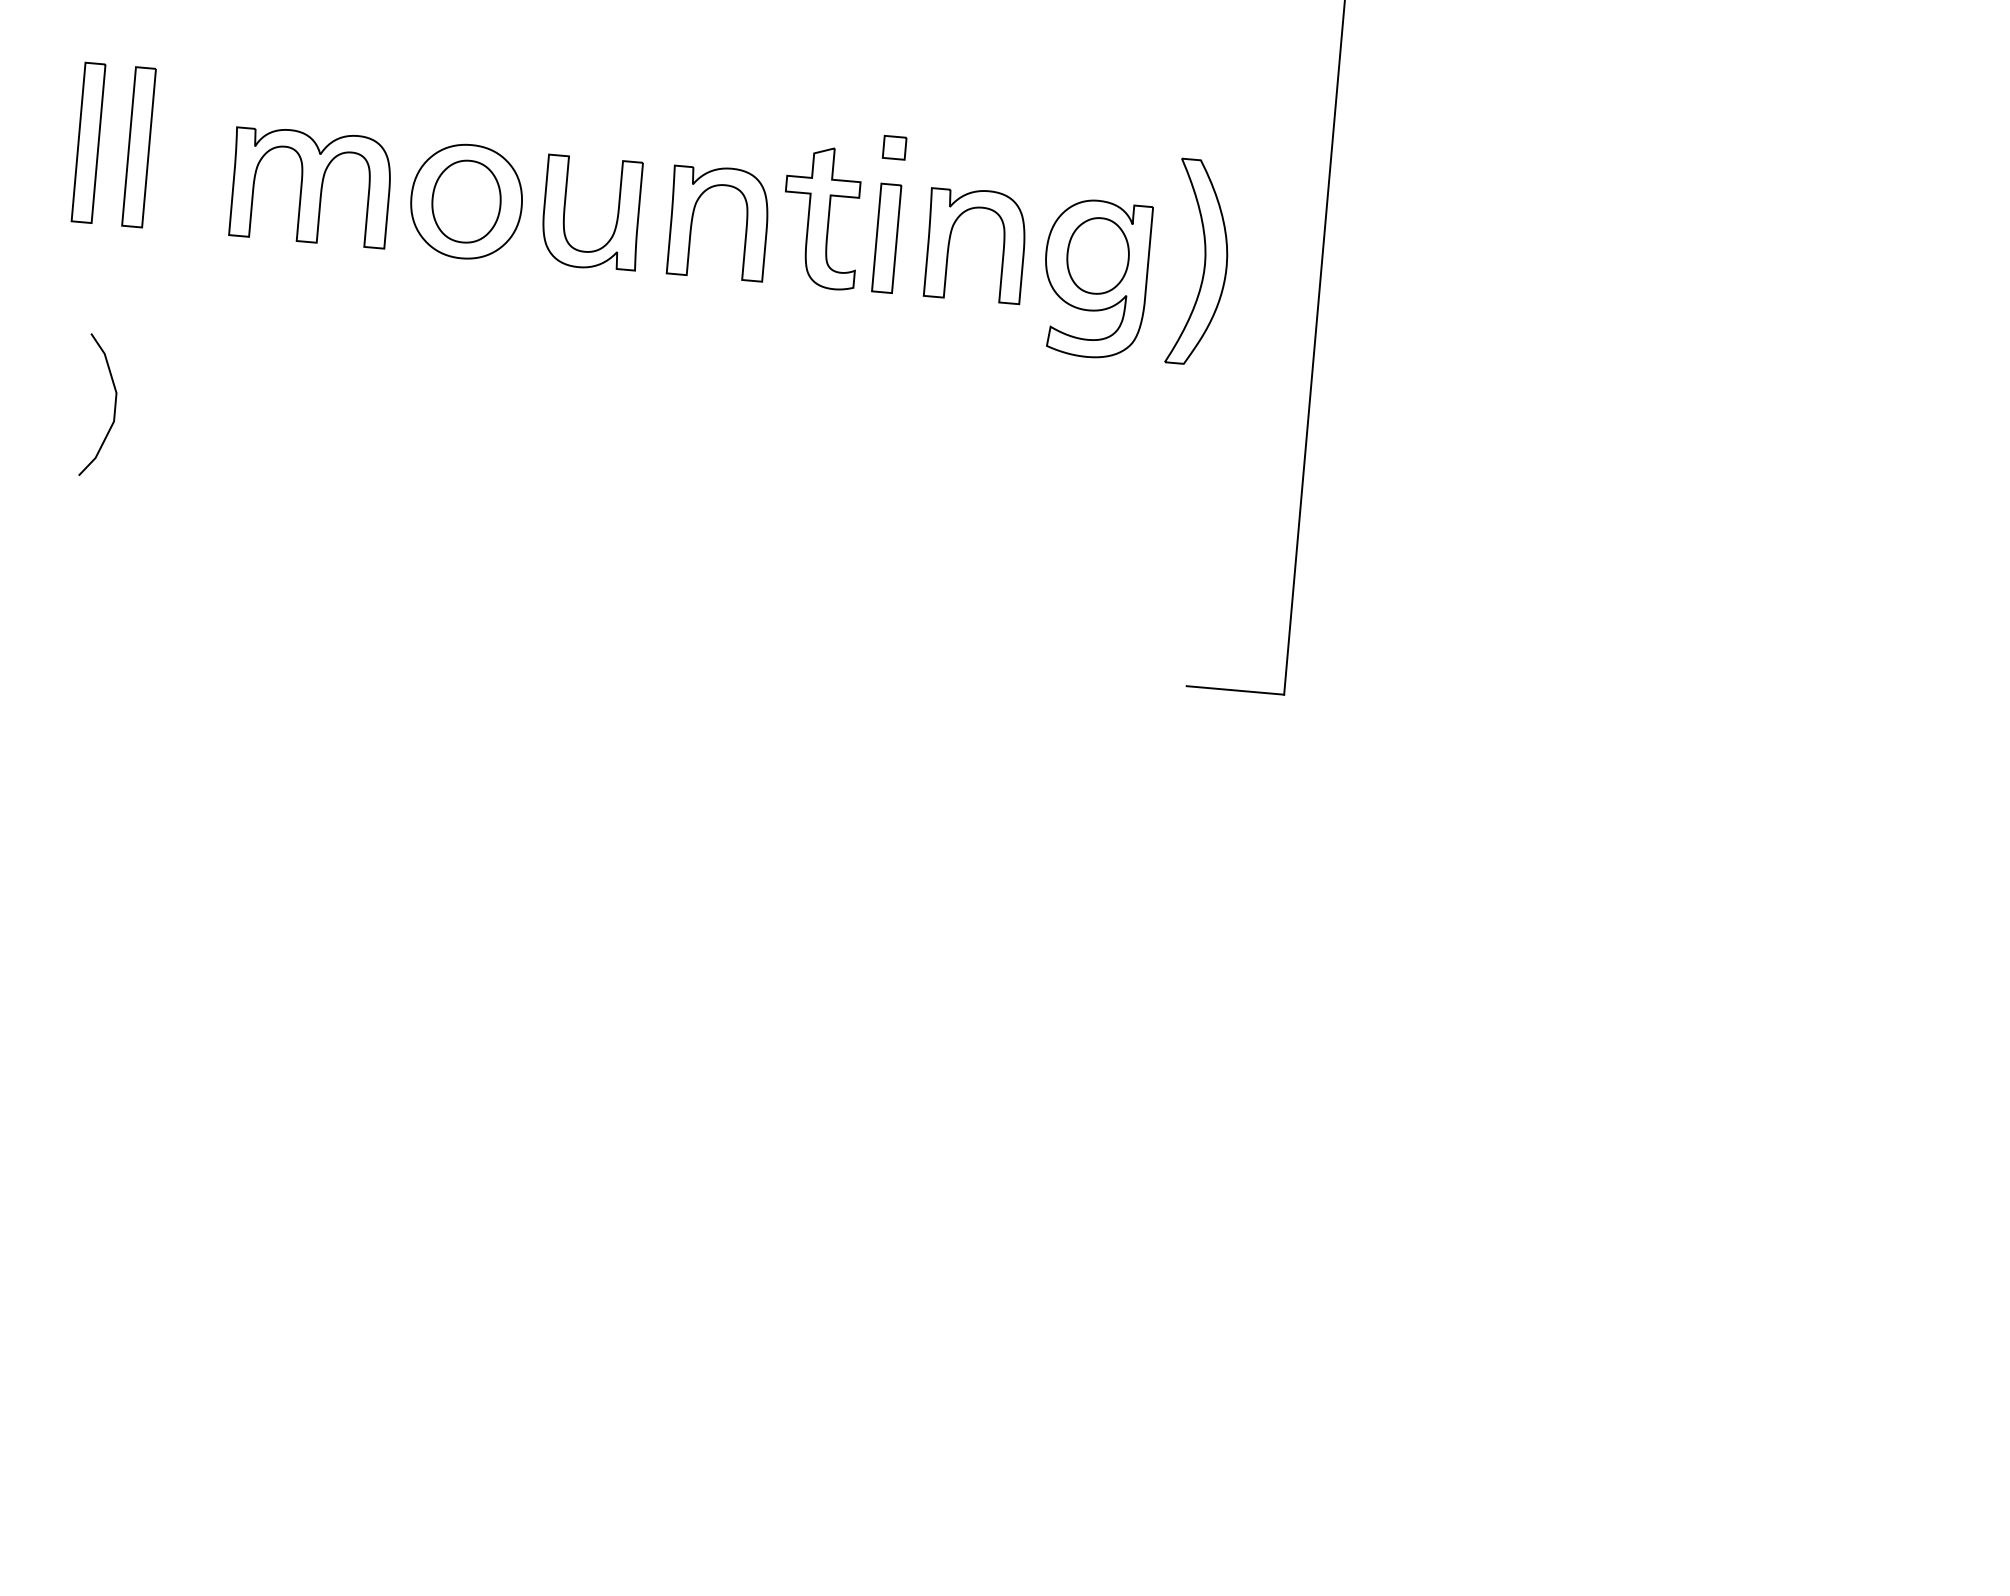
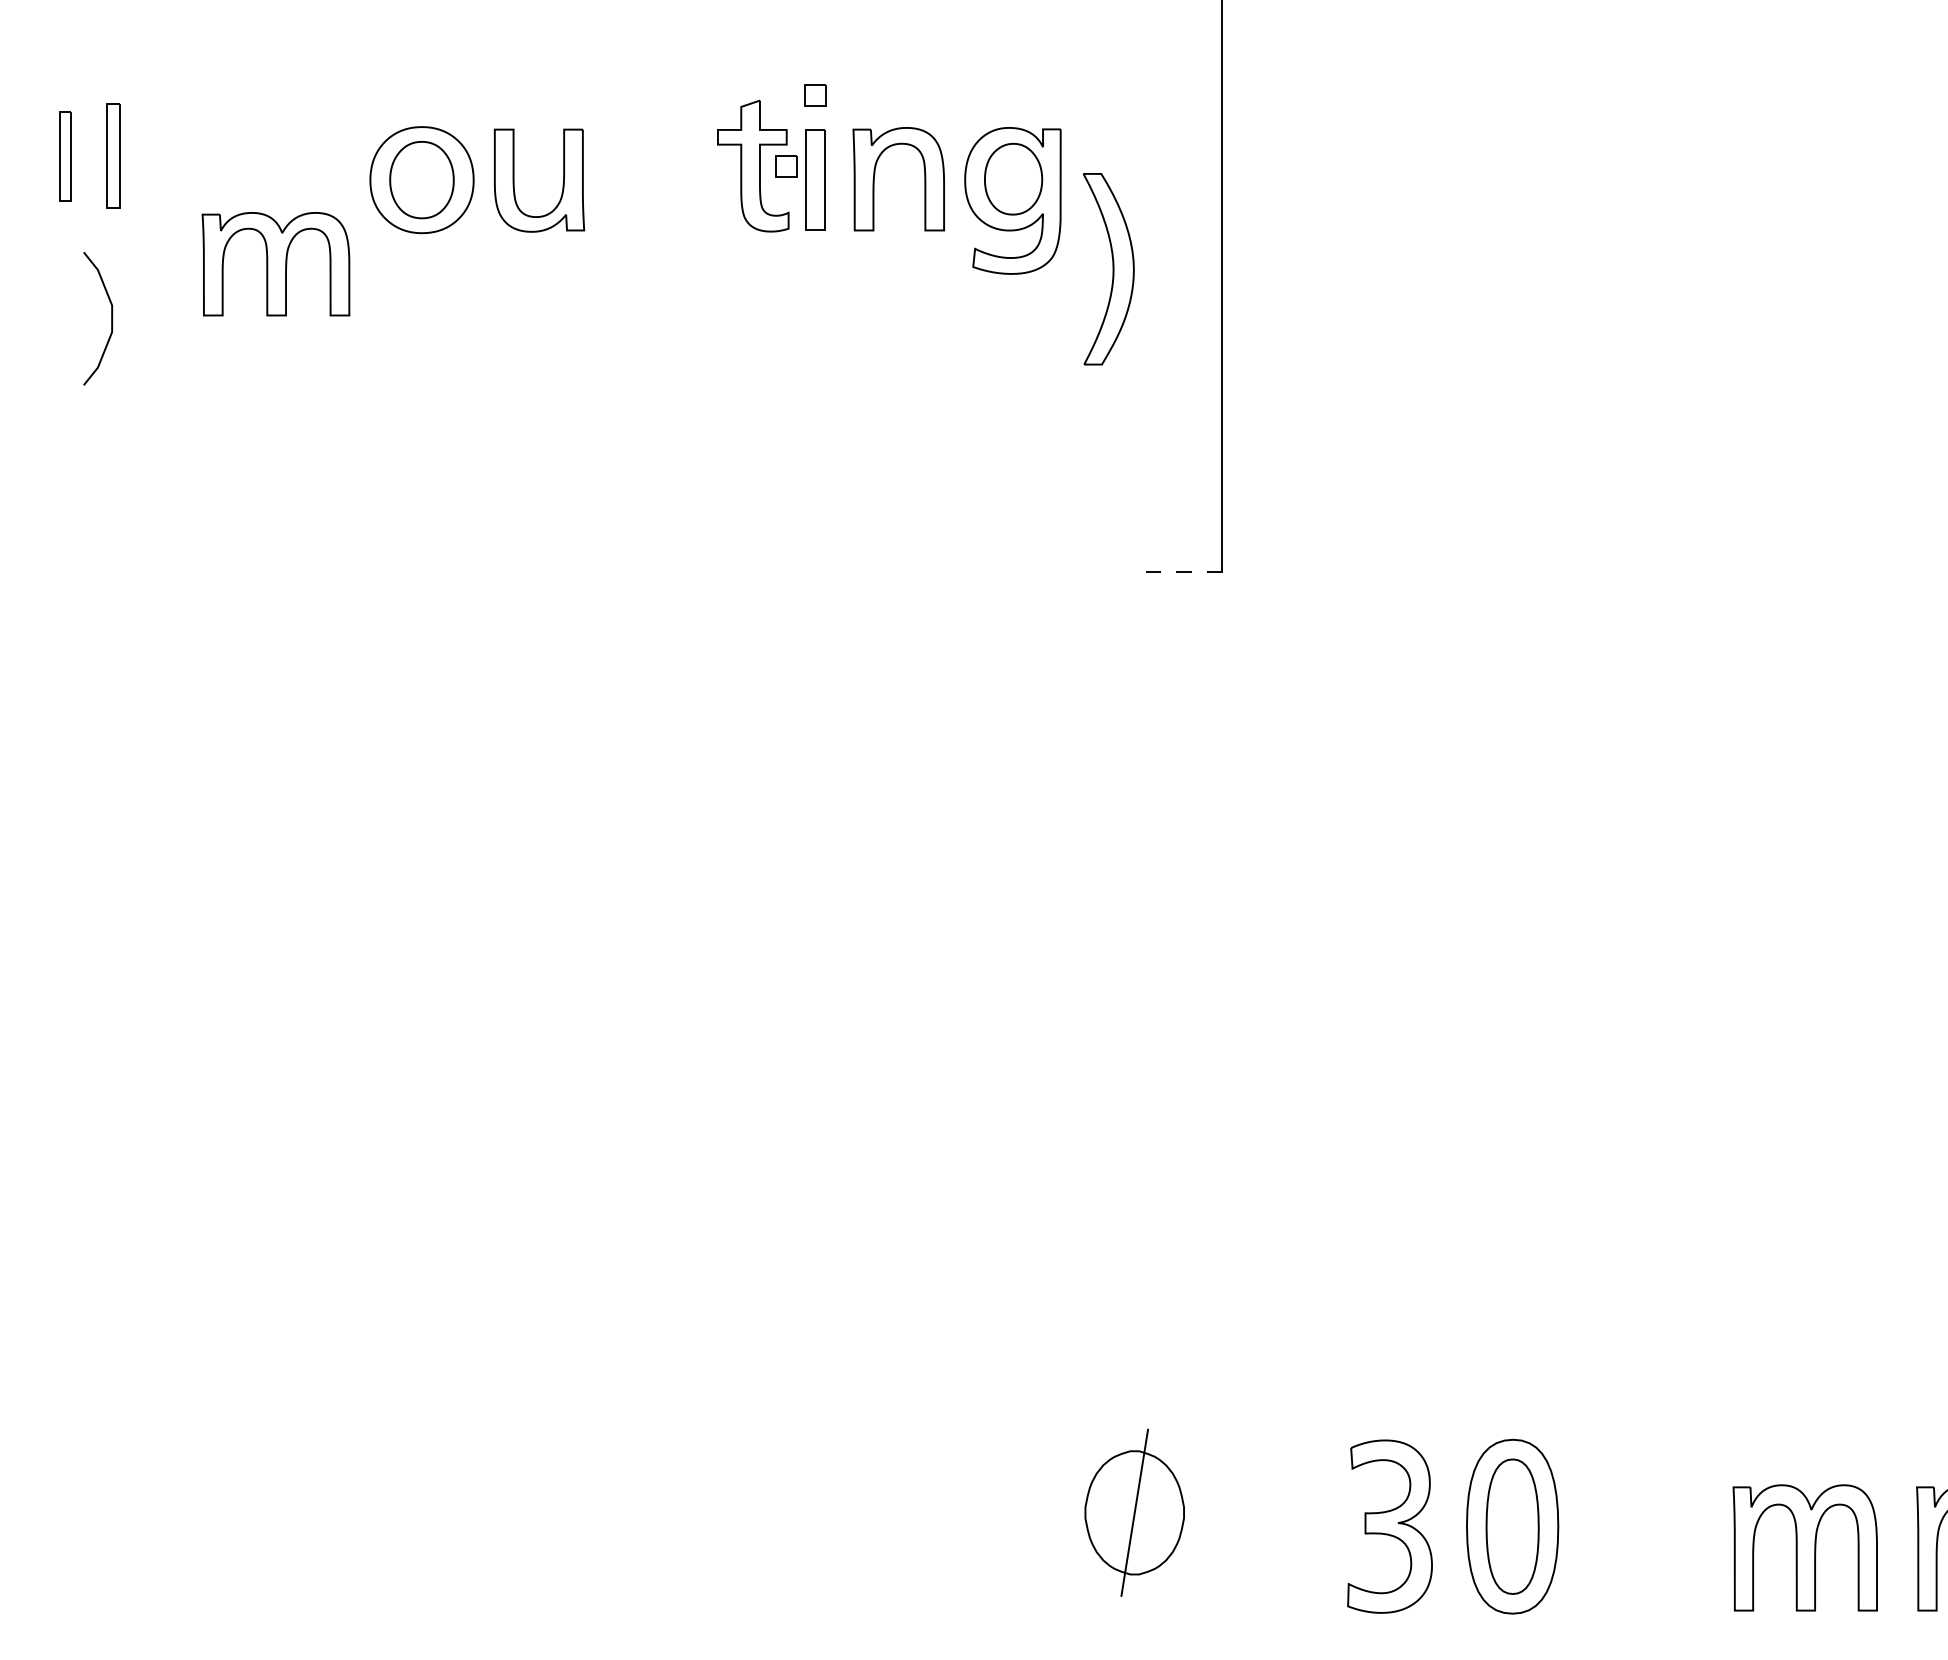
part: (88, 142) -> (65, 155), size x0.6
part: (138, 146) -> (112, 155), size x0.7
part: (310, 187) -> (275, 264), moved
part: (693, 217) -> (634, 176), removed
part: (856, 221) -> (786, 166), added
part: (1199, 263) -> (1108, 269), moved
curve: (114, 406) -> (111, 318), moved
line: (1235, 689) -> (1176, 571), solid -> dashed

